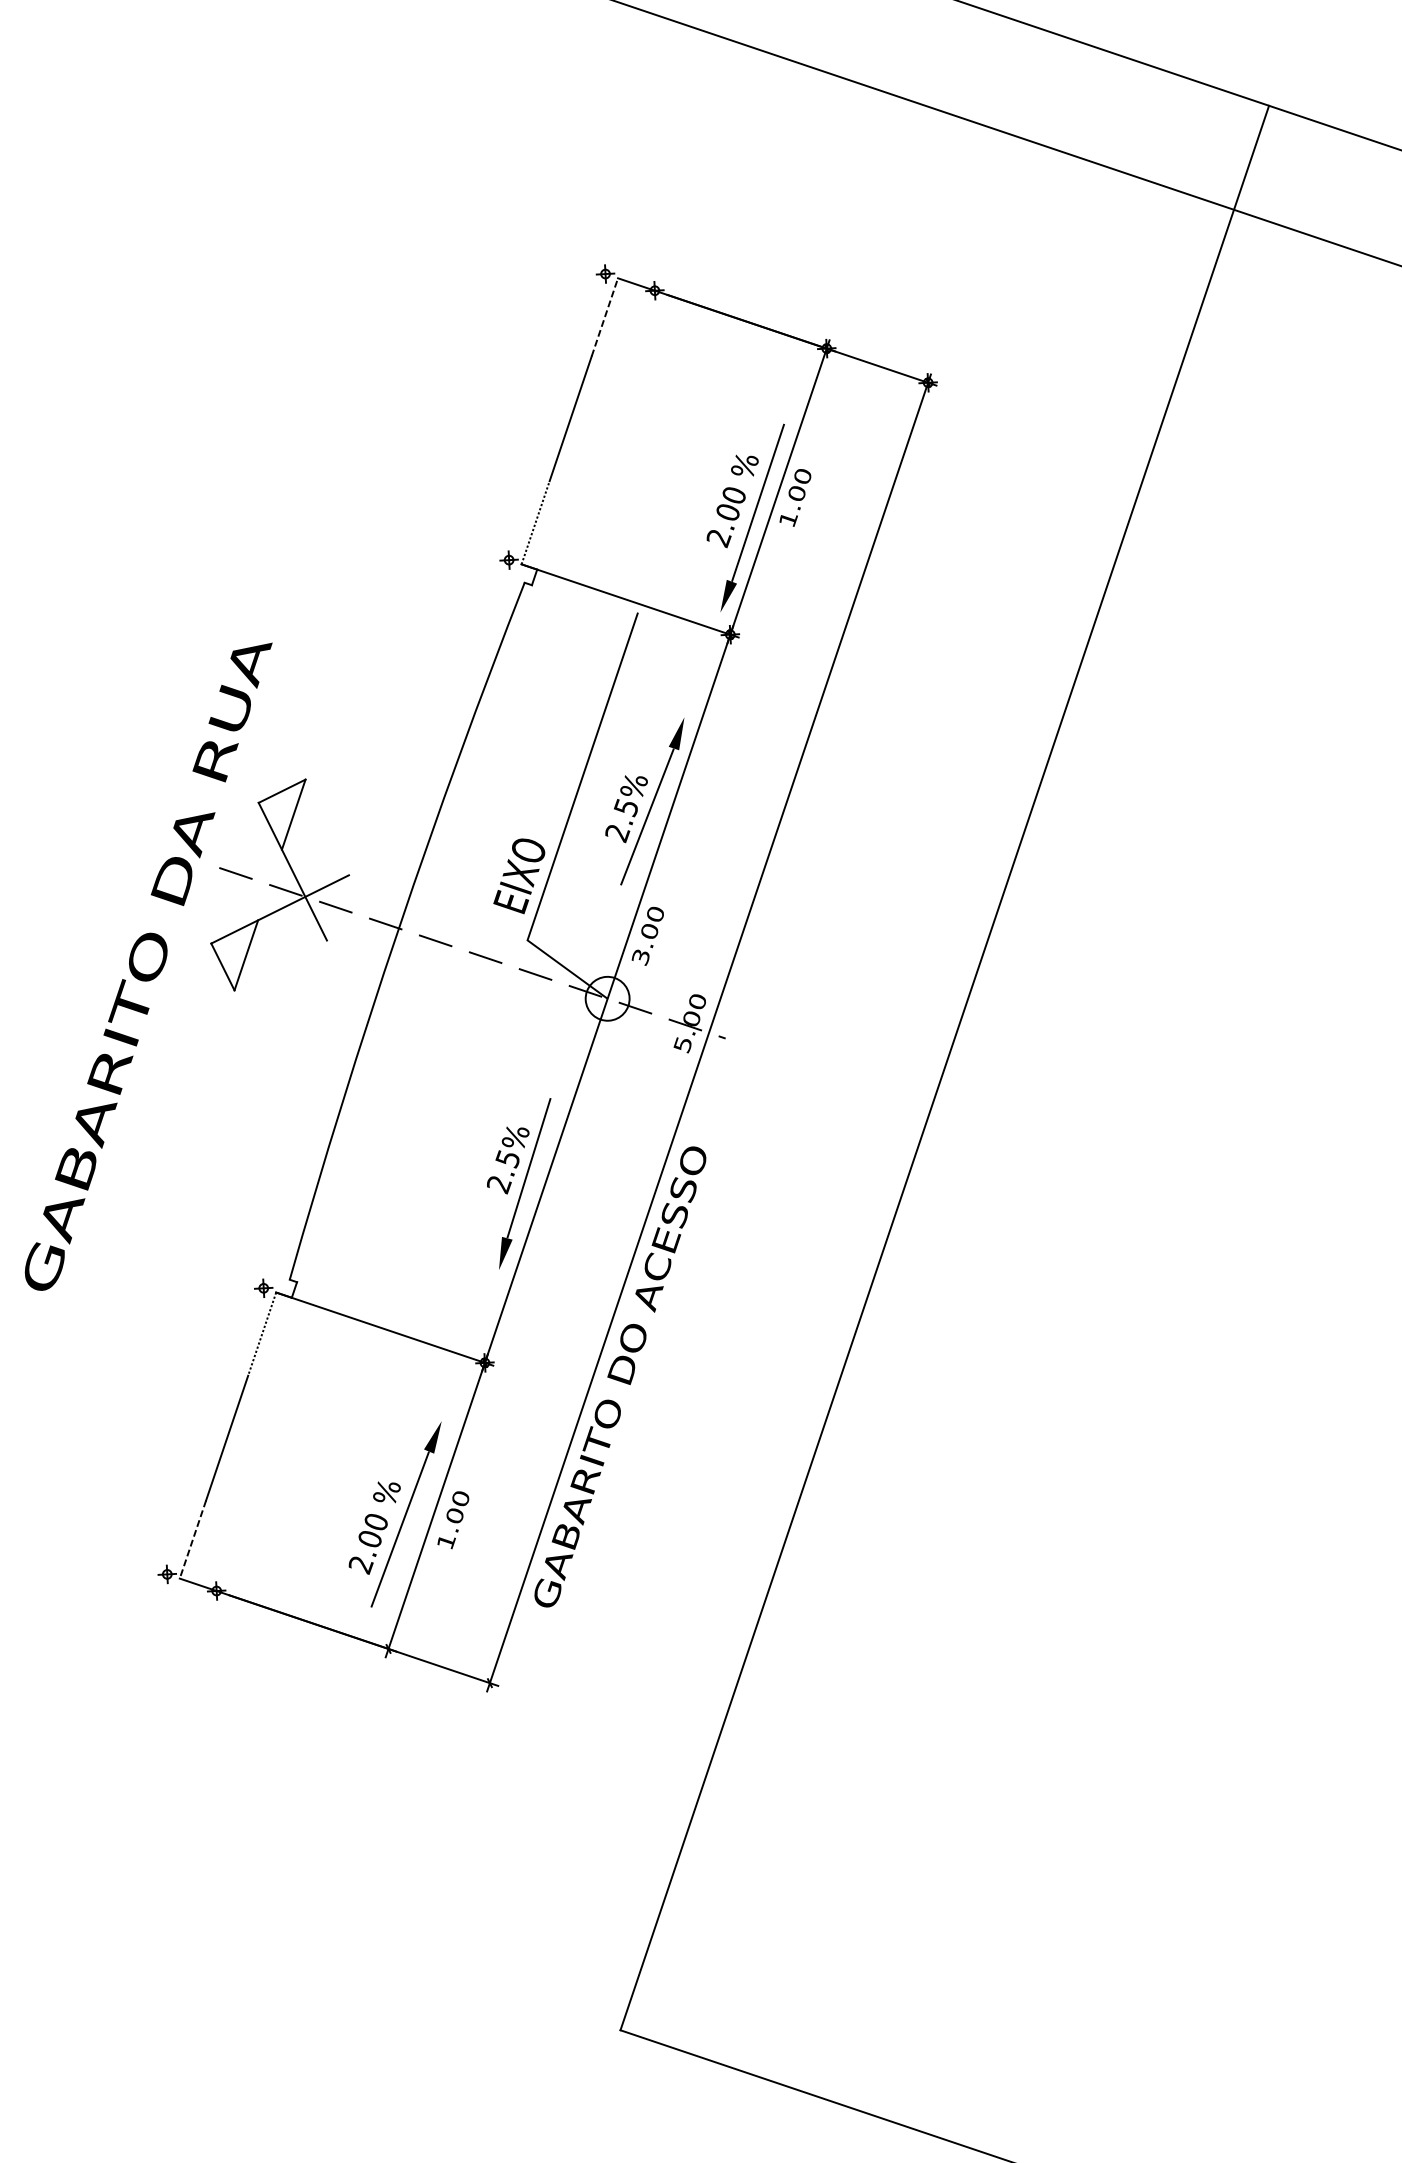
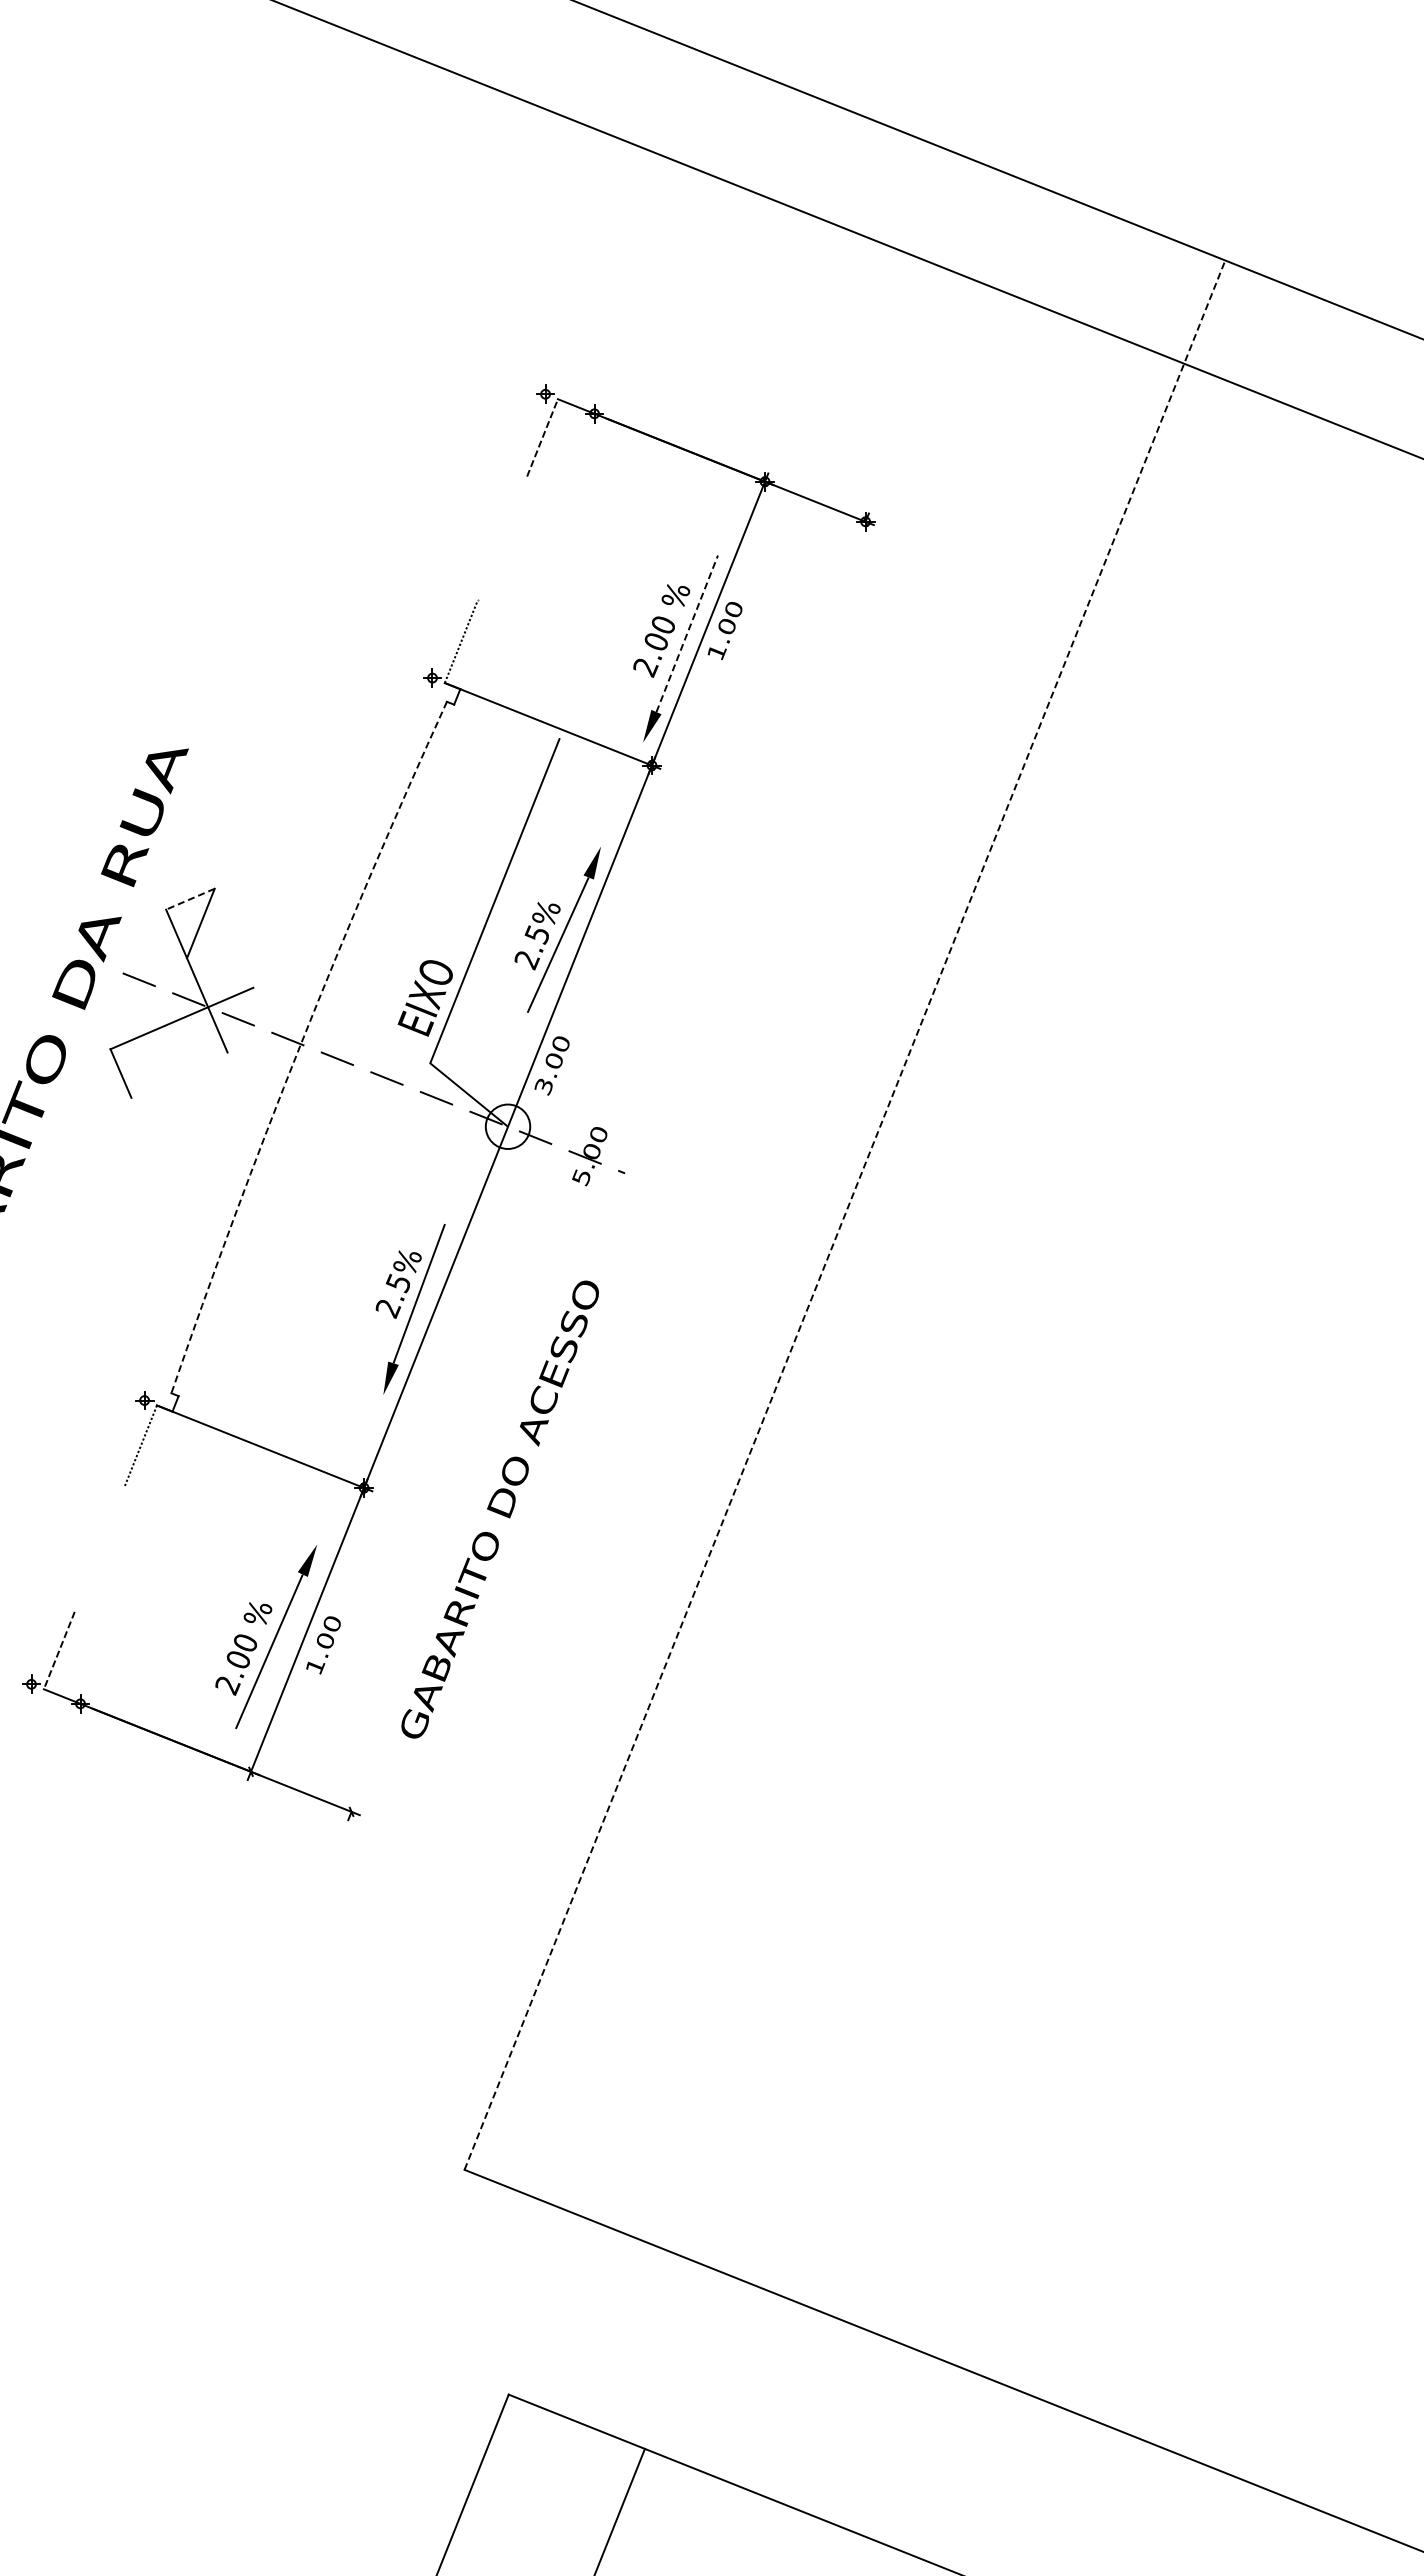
line: (570, 418) -> (502, 538), removed
line: (758, 502) -> (687, 633), solid -> dashed
line: (281, 791) -> (189, 899), solid -> dashed
arc: (398, 928) -> (300, 1044), solid -> dashed
line: (246, 954) -> (145, 1062), removed
line: (708, 1032) -> (608, 1166), removed
line: (944, 1068) -> (844, 1215), solid -> dashed
line: (227, 1437) -> (99, 1549), removed

